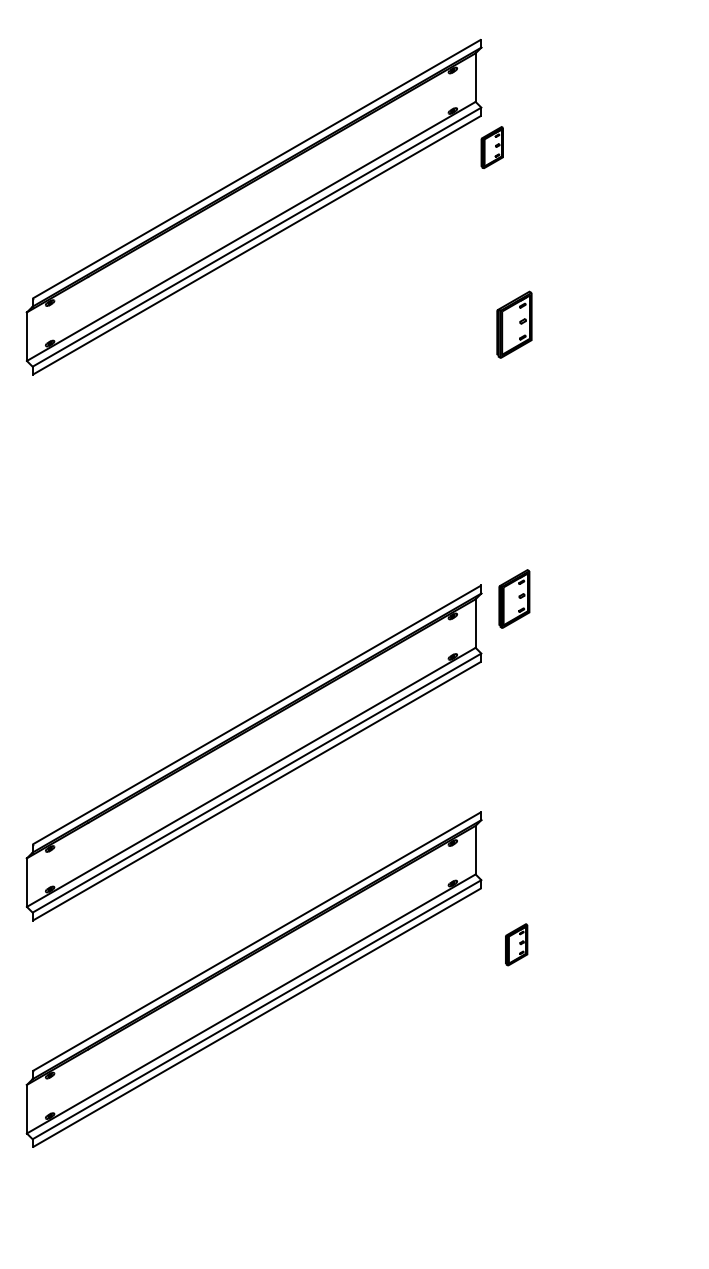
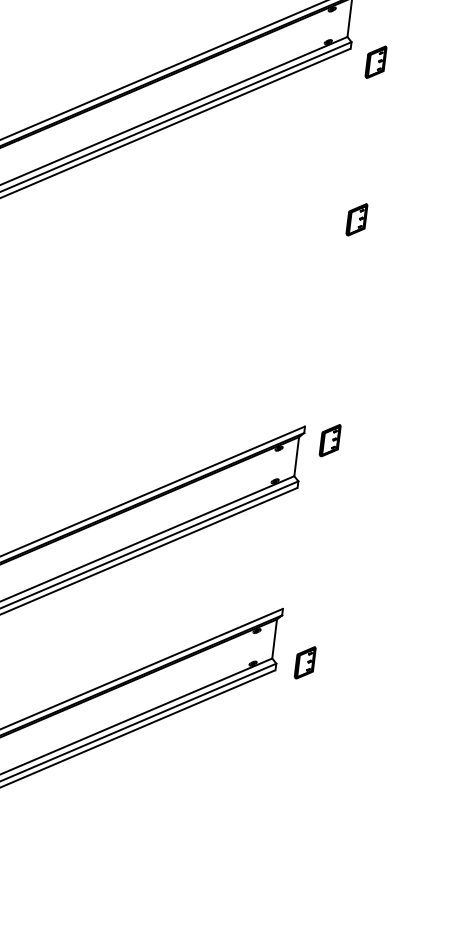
part: (491, 147) -> (375, 62), moved
part: (513, 323) -> (356, 218), size x0.62
part: (513, 598) -> (329, 440), size x0.71
part: (516, 944) -> (305, 662), moved

